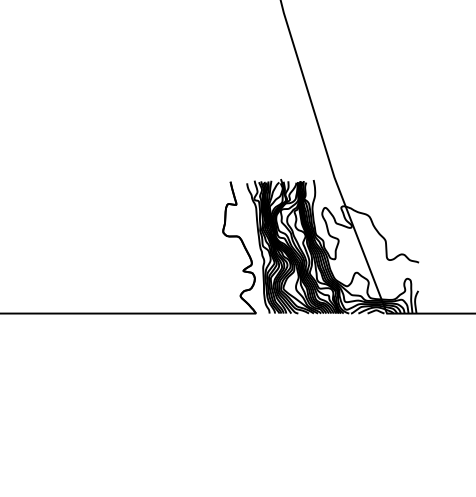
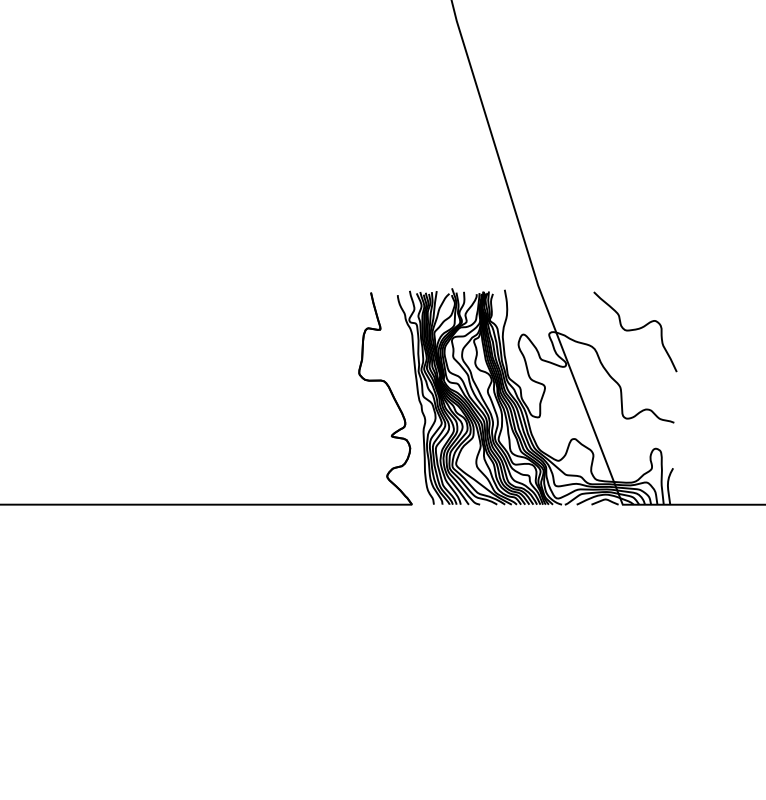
curve: (394, 205) -> (634, 330), added

